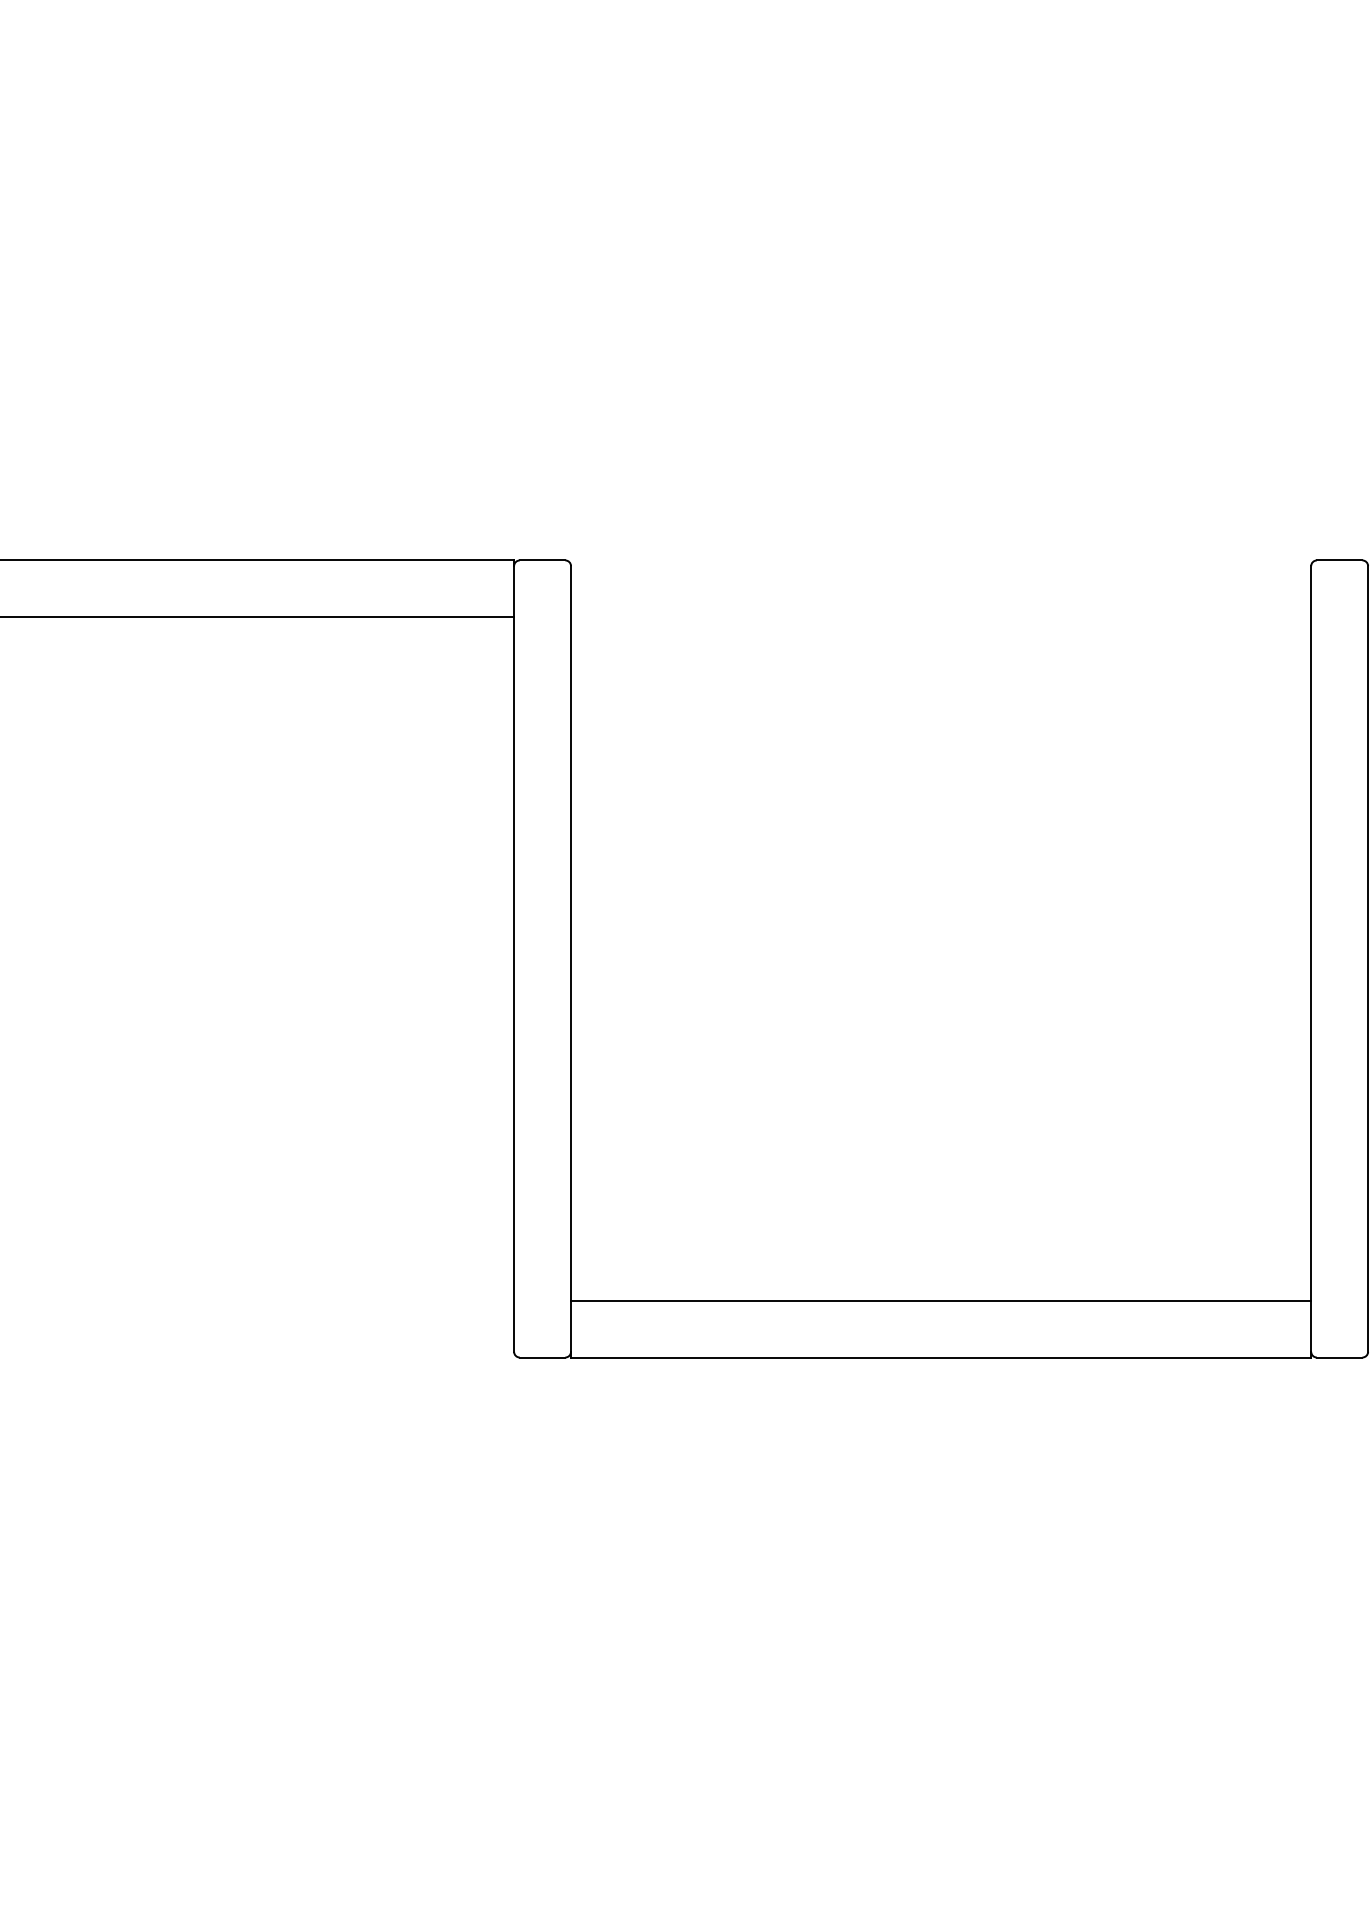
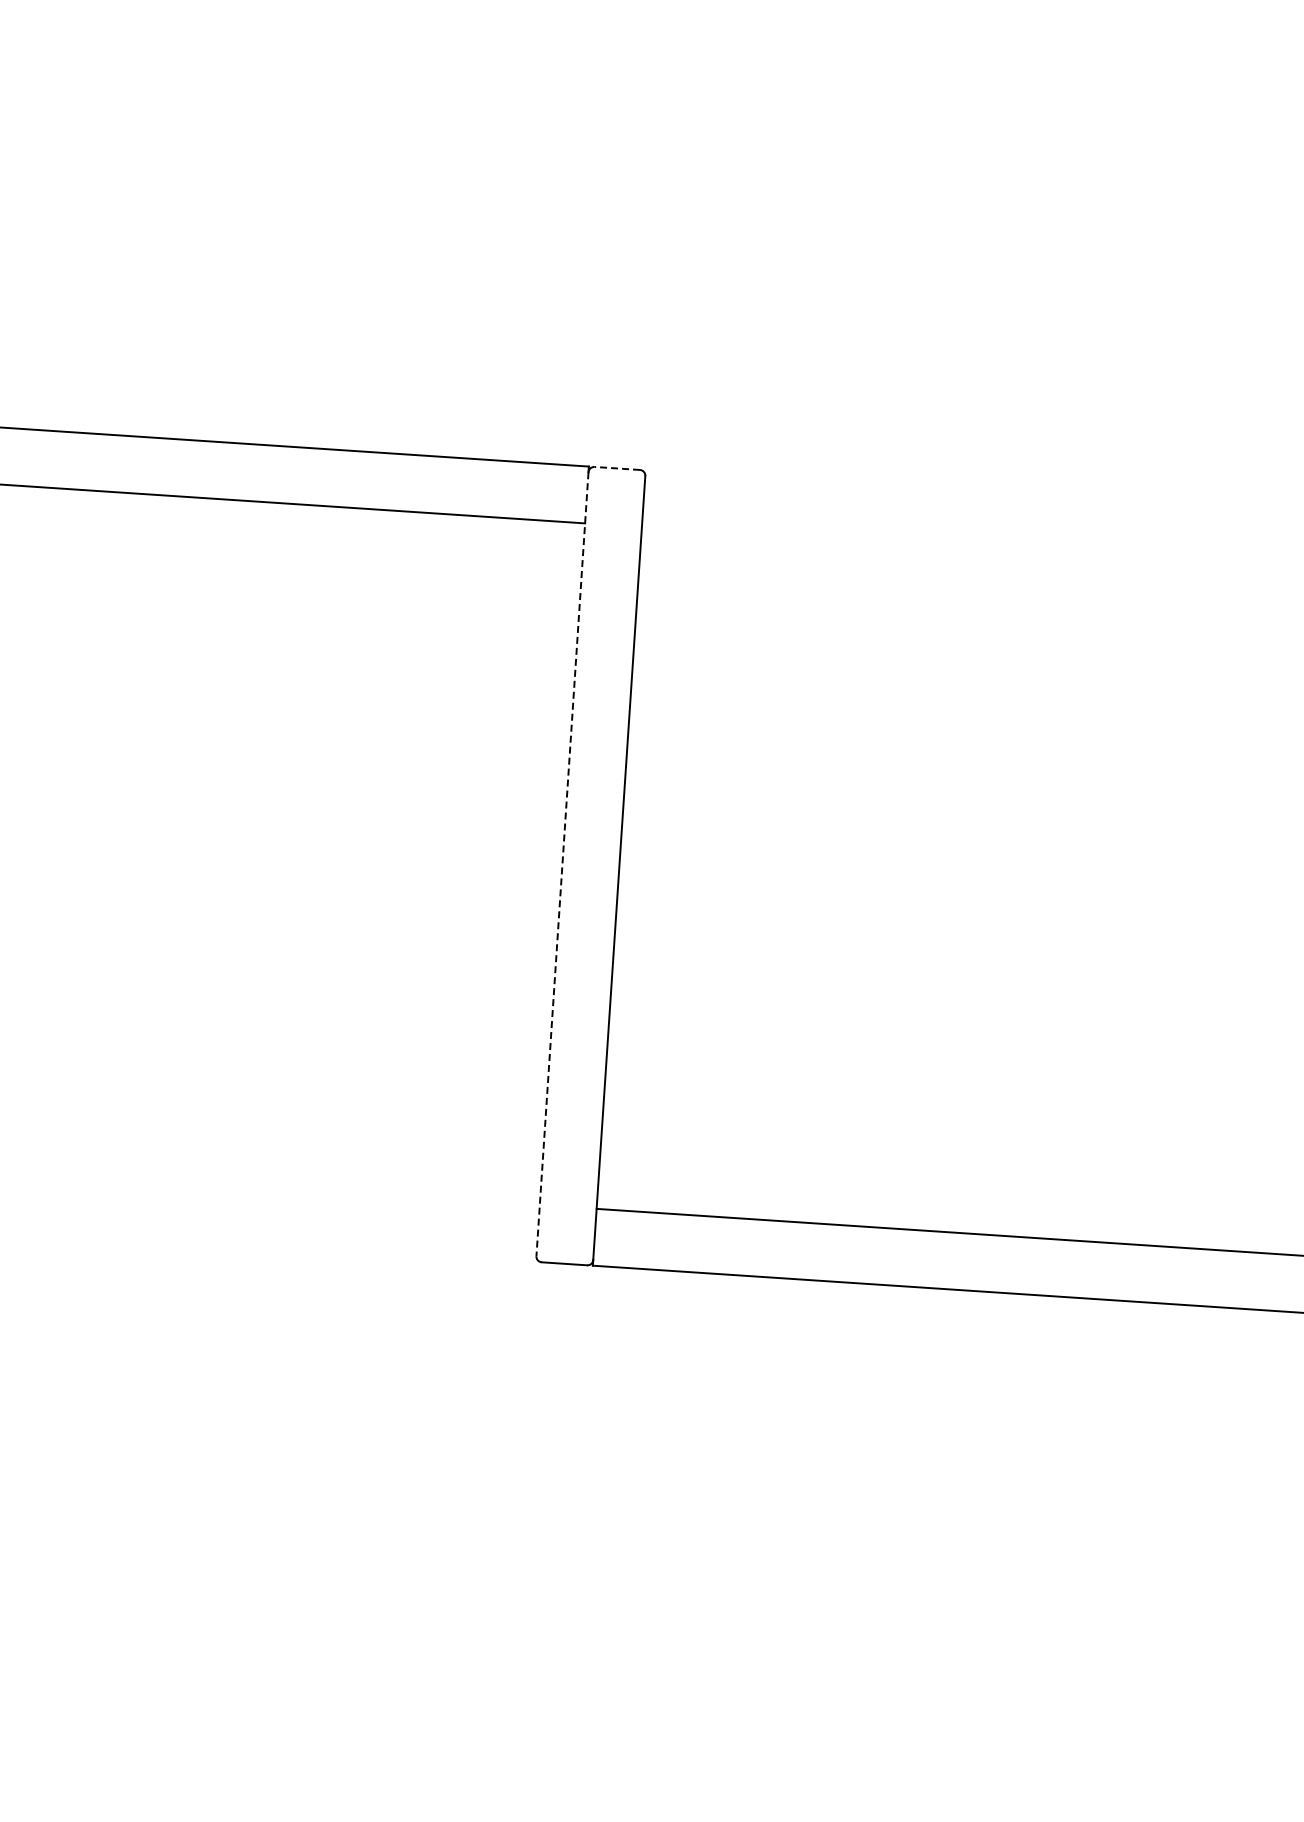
line: (542, 560) -> (617, 468), solid -> dashed
line: (514, 958) -> (562, 863), solid -> dashed

